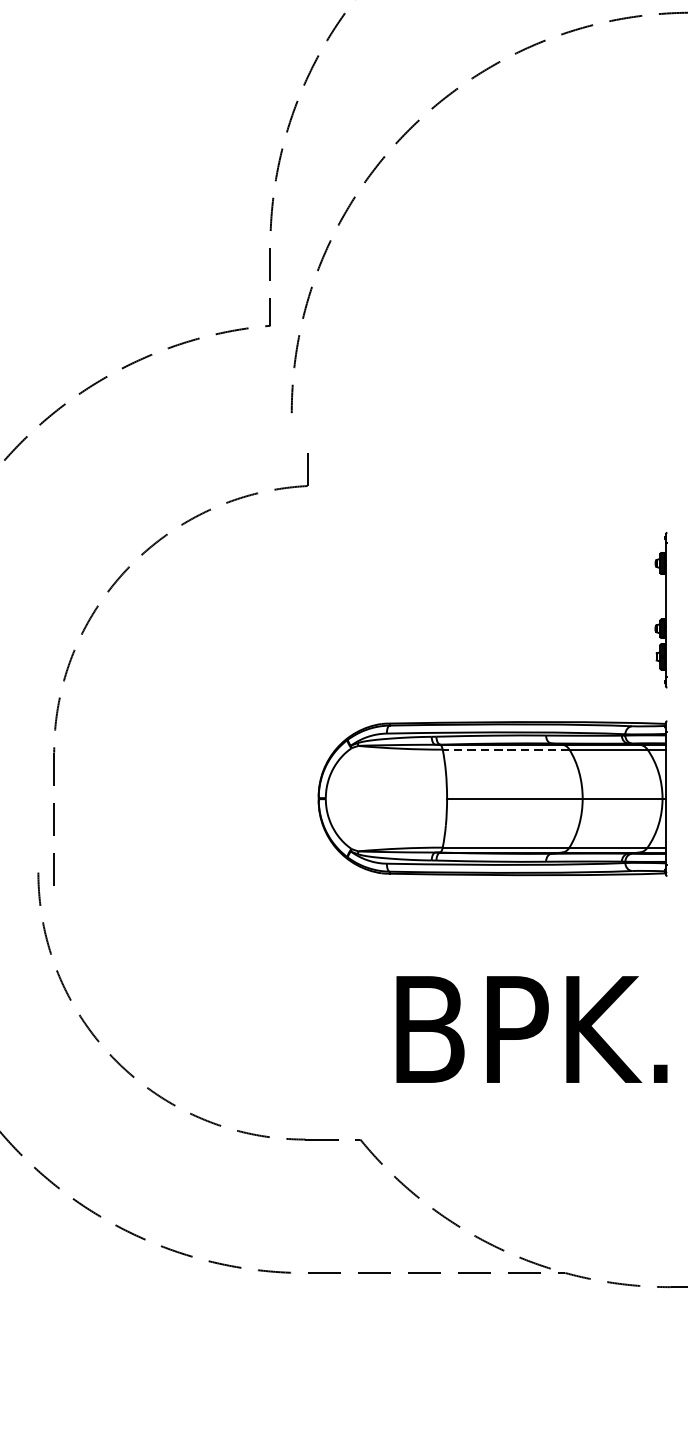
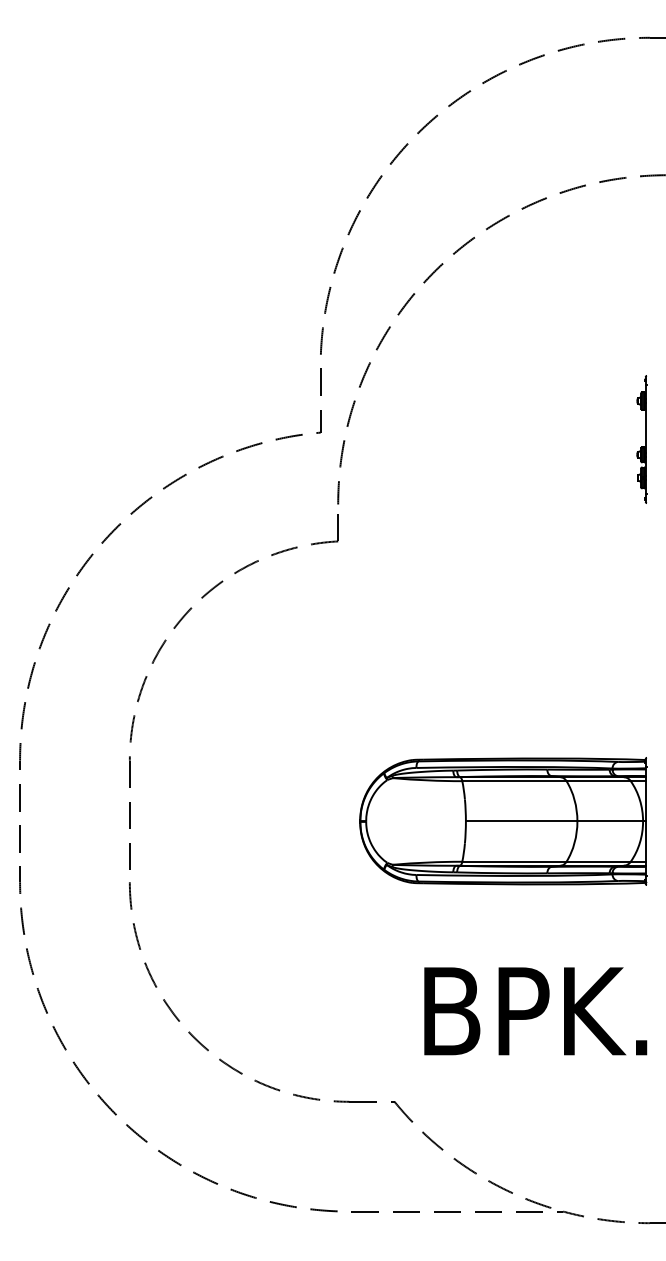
part: (660, 610) -> (641, 439), moved
part: (92, 617) -> (161, 649), moved
line: (504, 750) -> (513, 781), dashed -> solid

